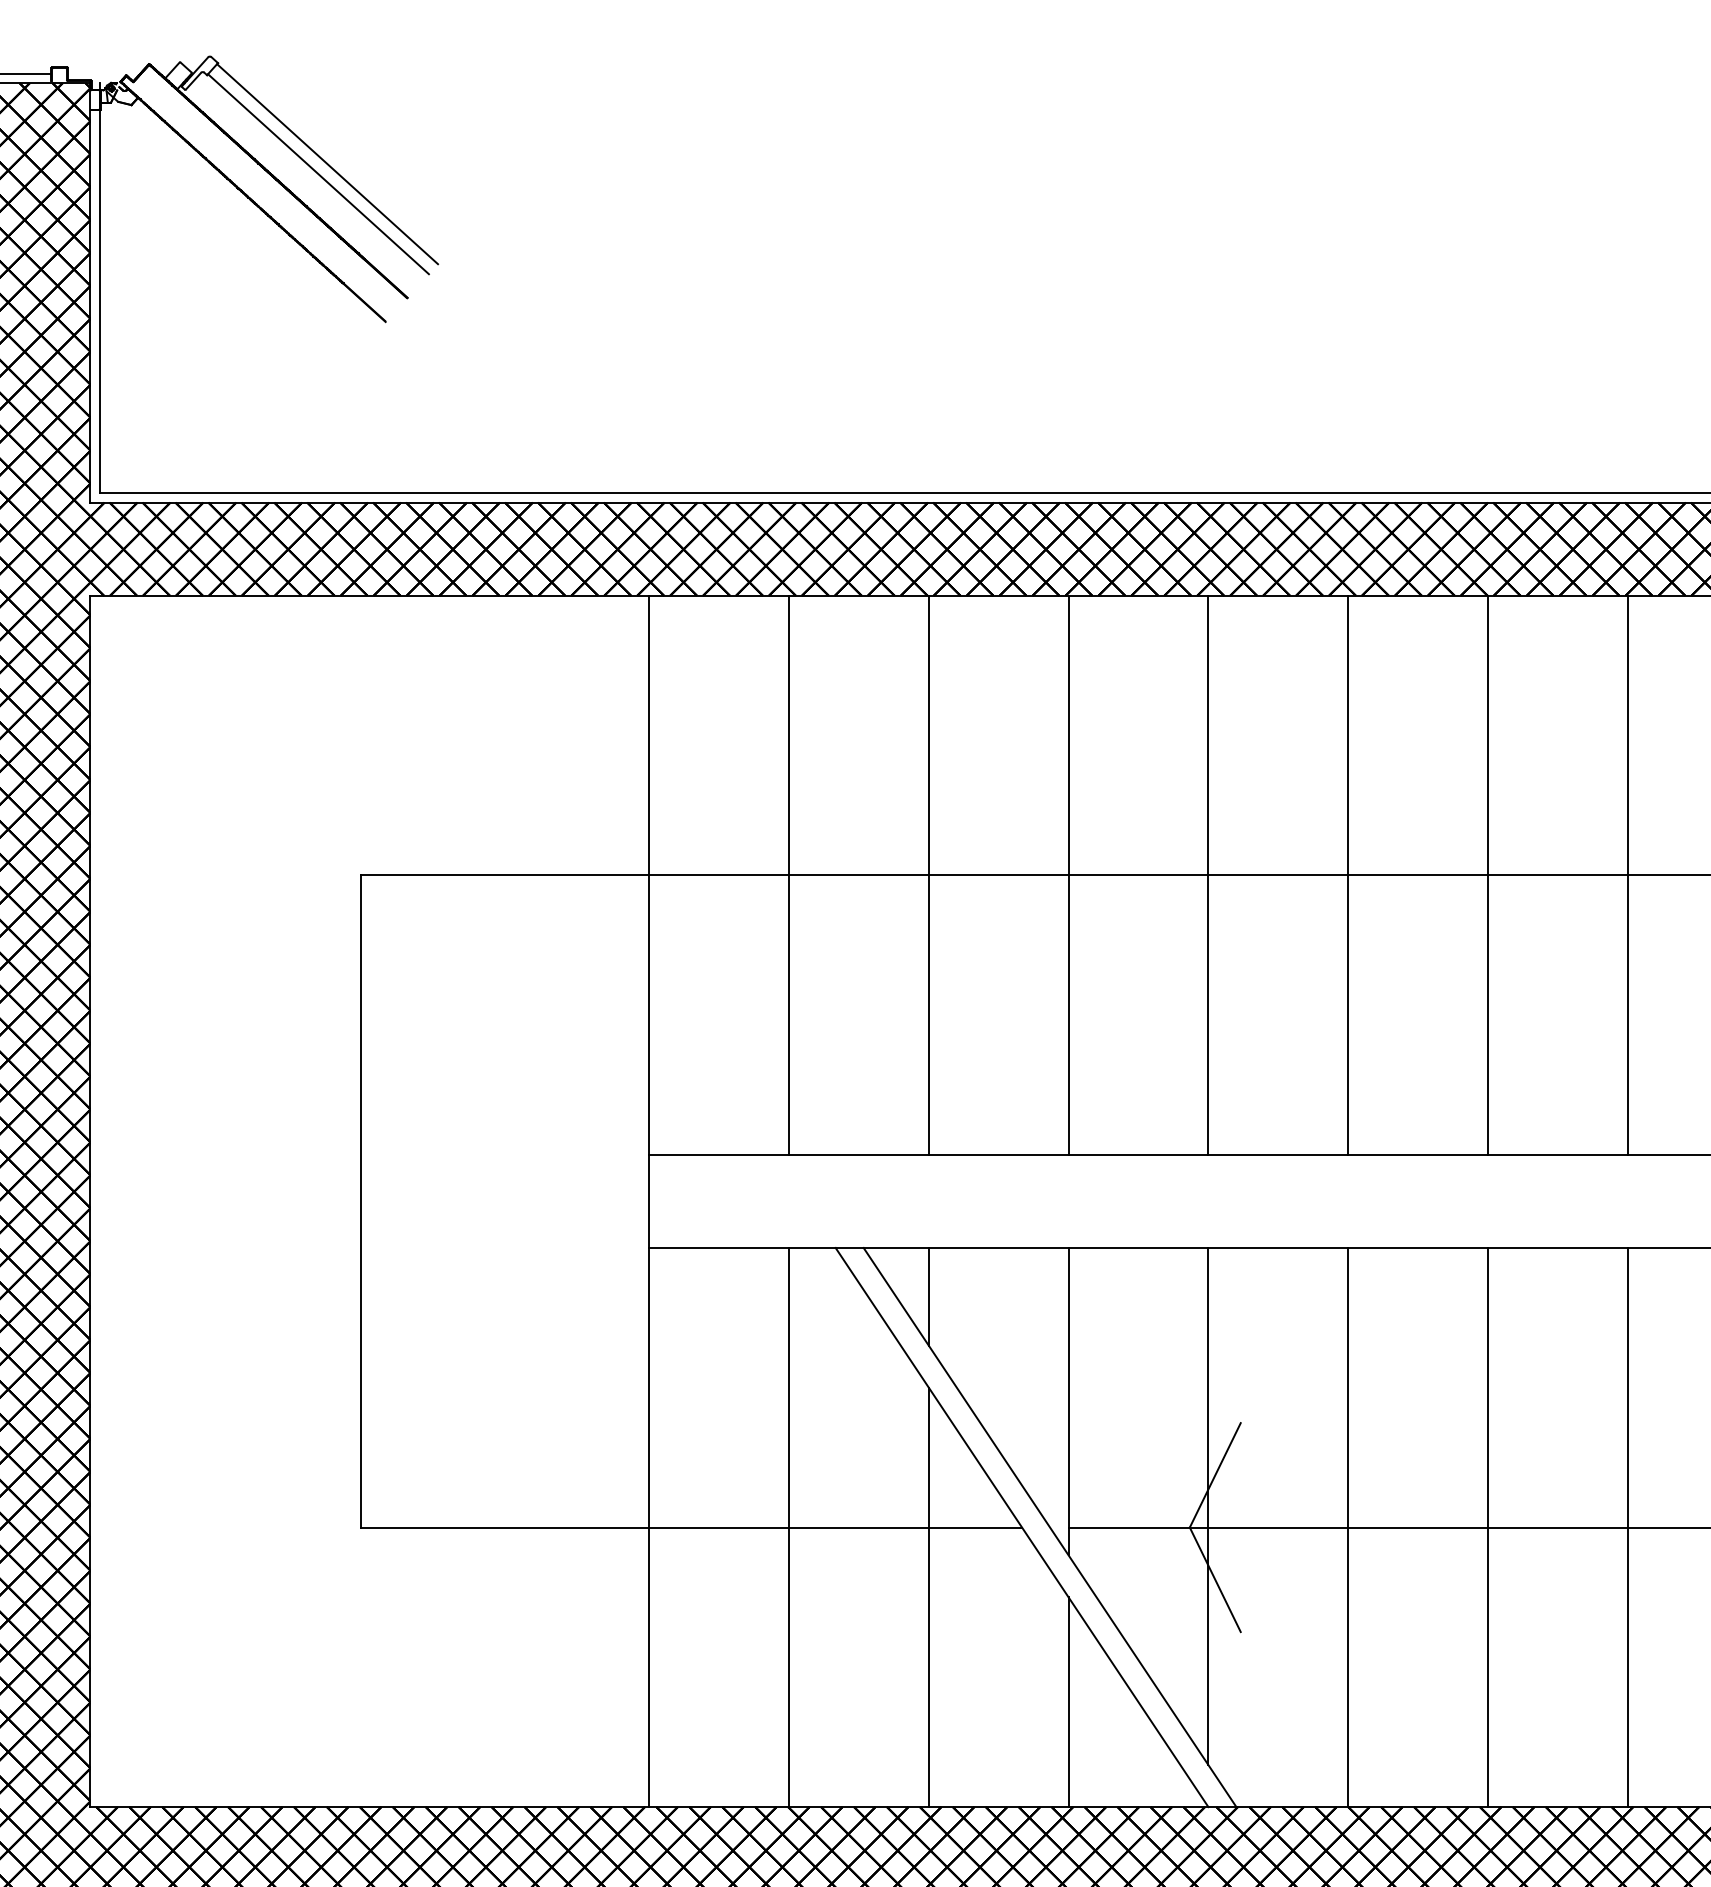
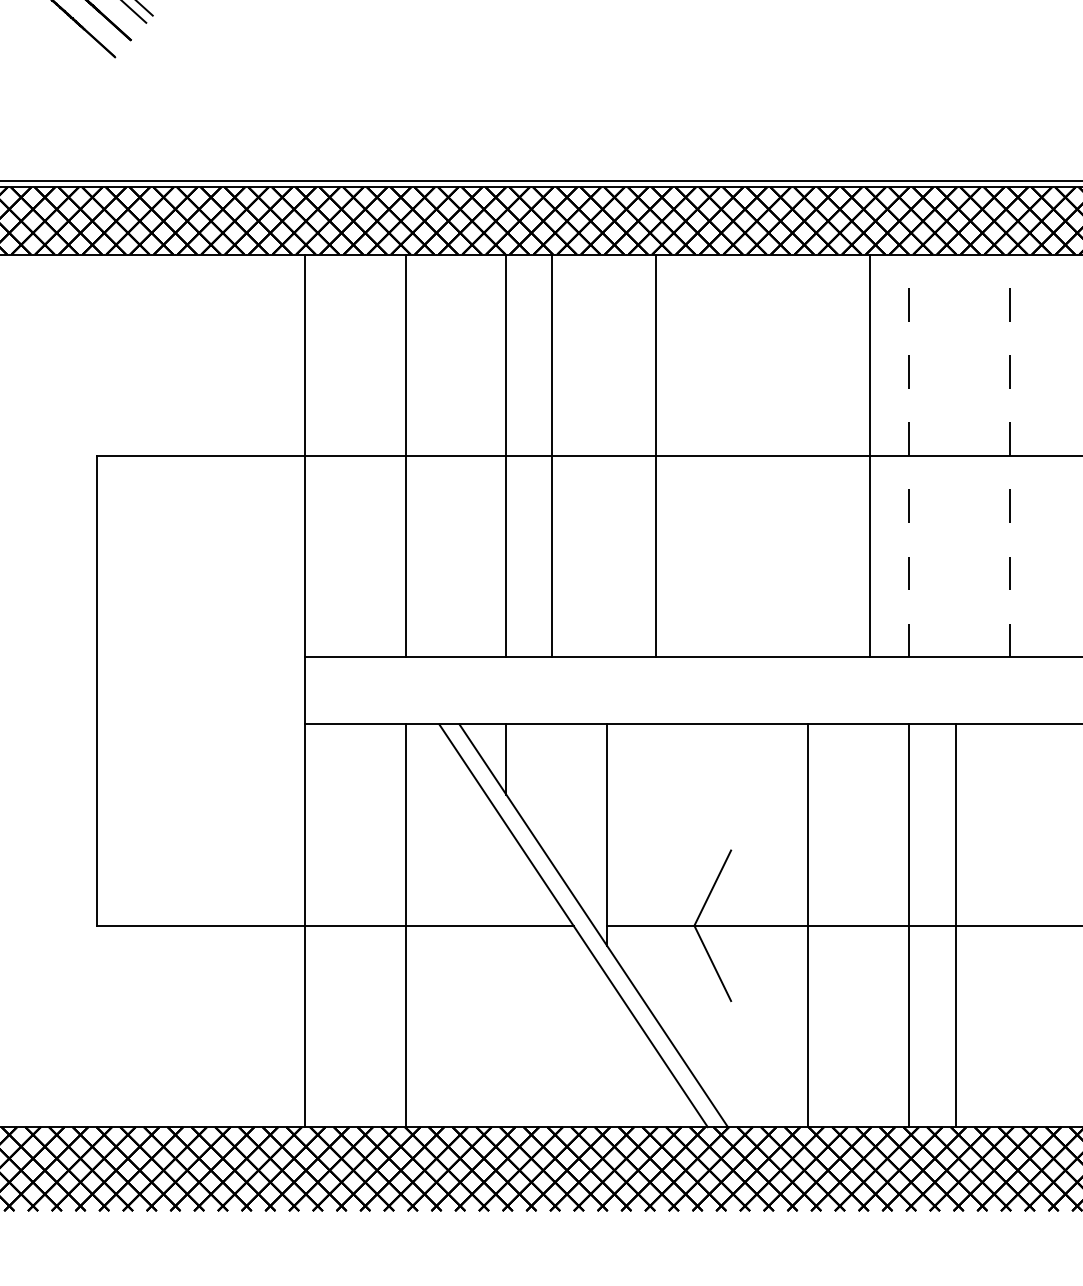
line: (1068, 874) -> (551, 455), moved
line: (1208, 874) -> (655, 455), moved
line: (1348, 874) -> (869, 455), moved
line: (1487, 875) -> (908, 456), solid -> dashed
line: (1627, 875) -> (1009, 456), solid -> dashed
line: (1208, 1506) -> (707, 910), removed
line: (1627, 1527) -> (955, 925), moved
line: (928, 1597) -> (506, 976), removed
line: (1068, 1702) -> (606, 1051), removed

